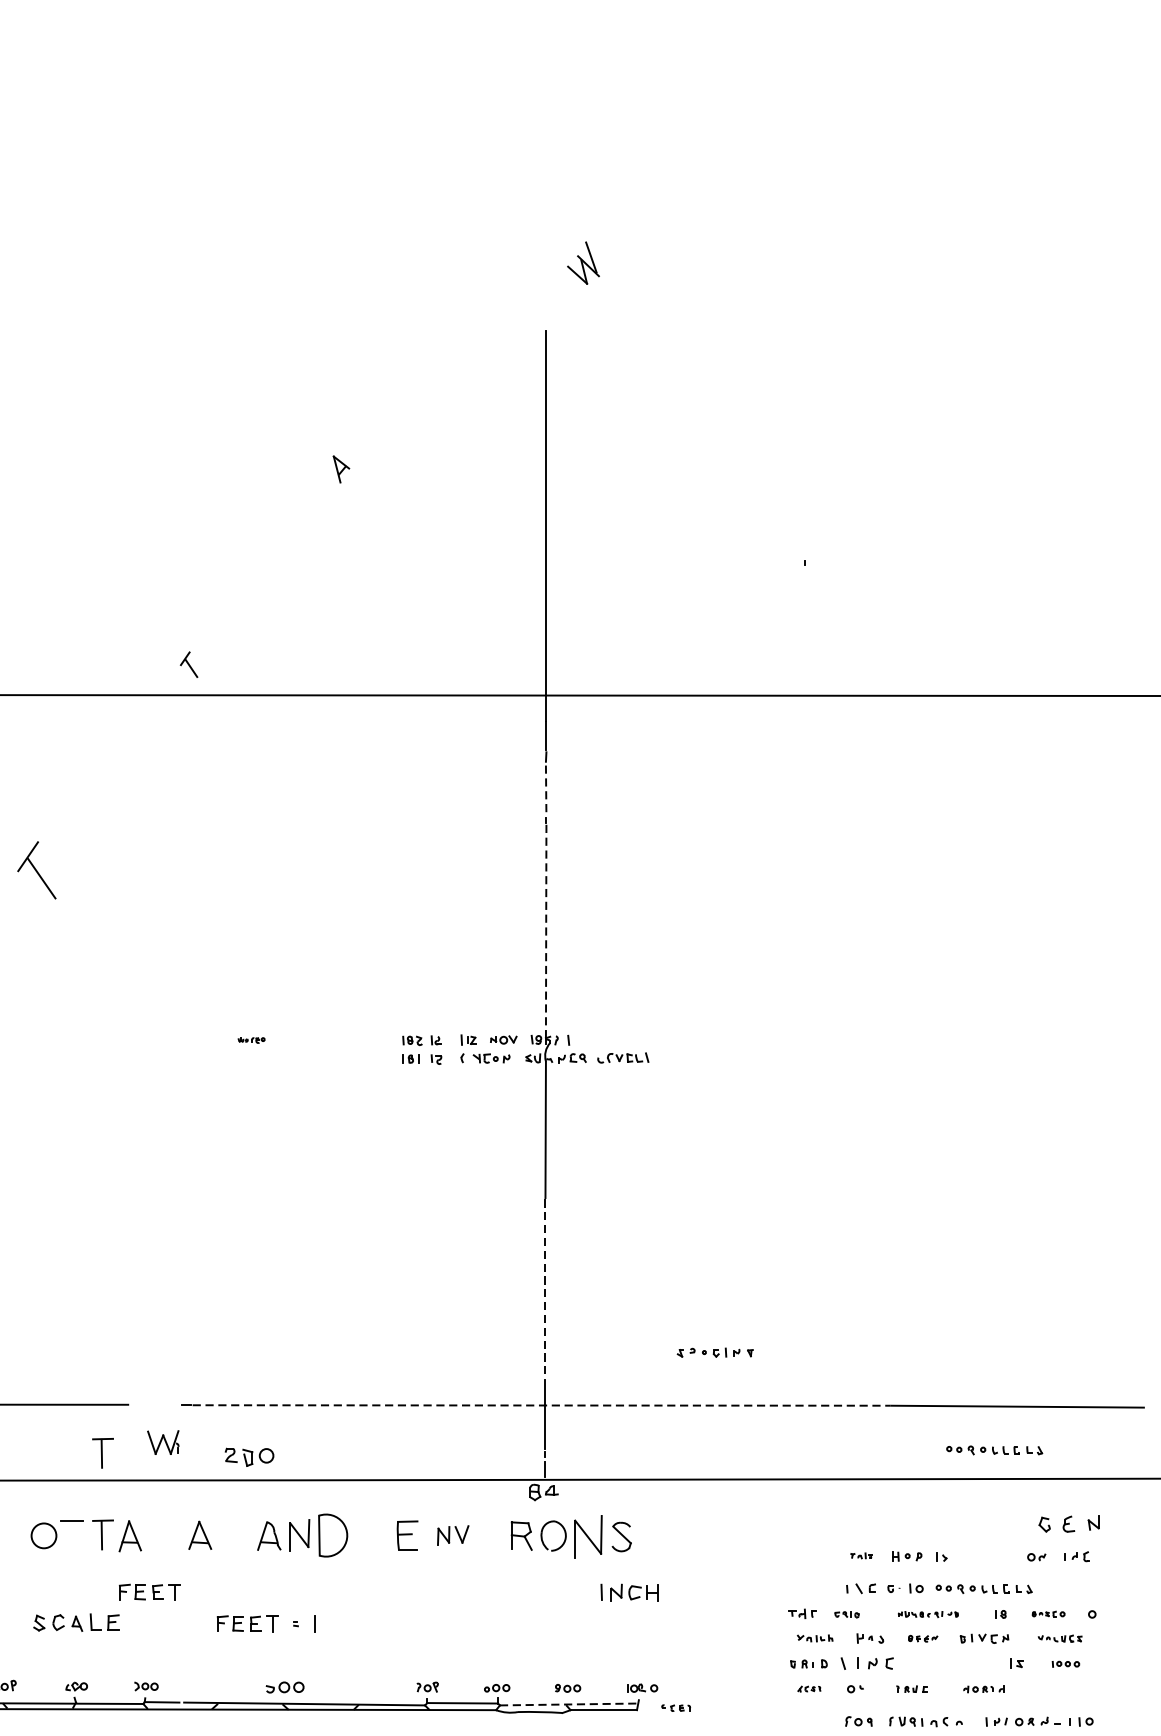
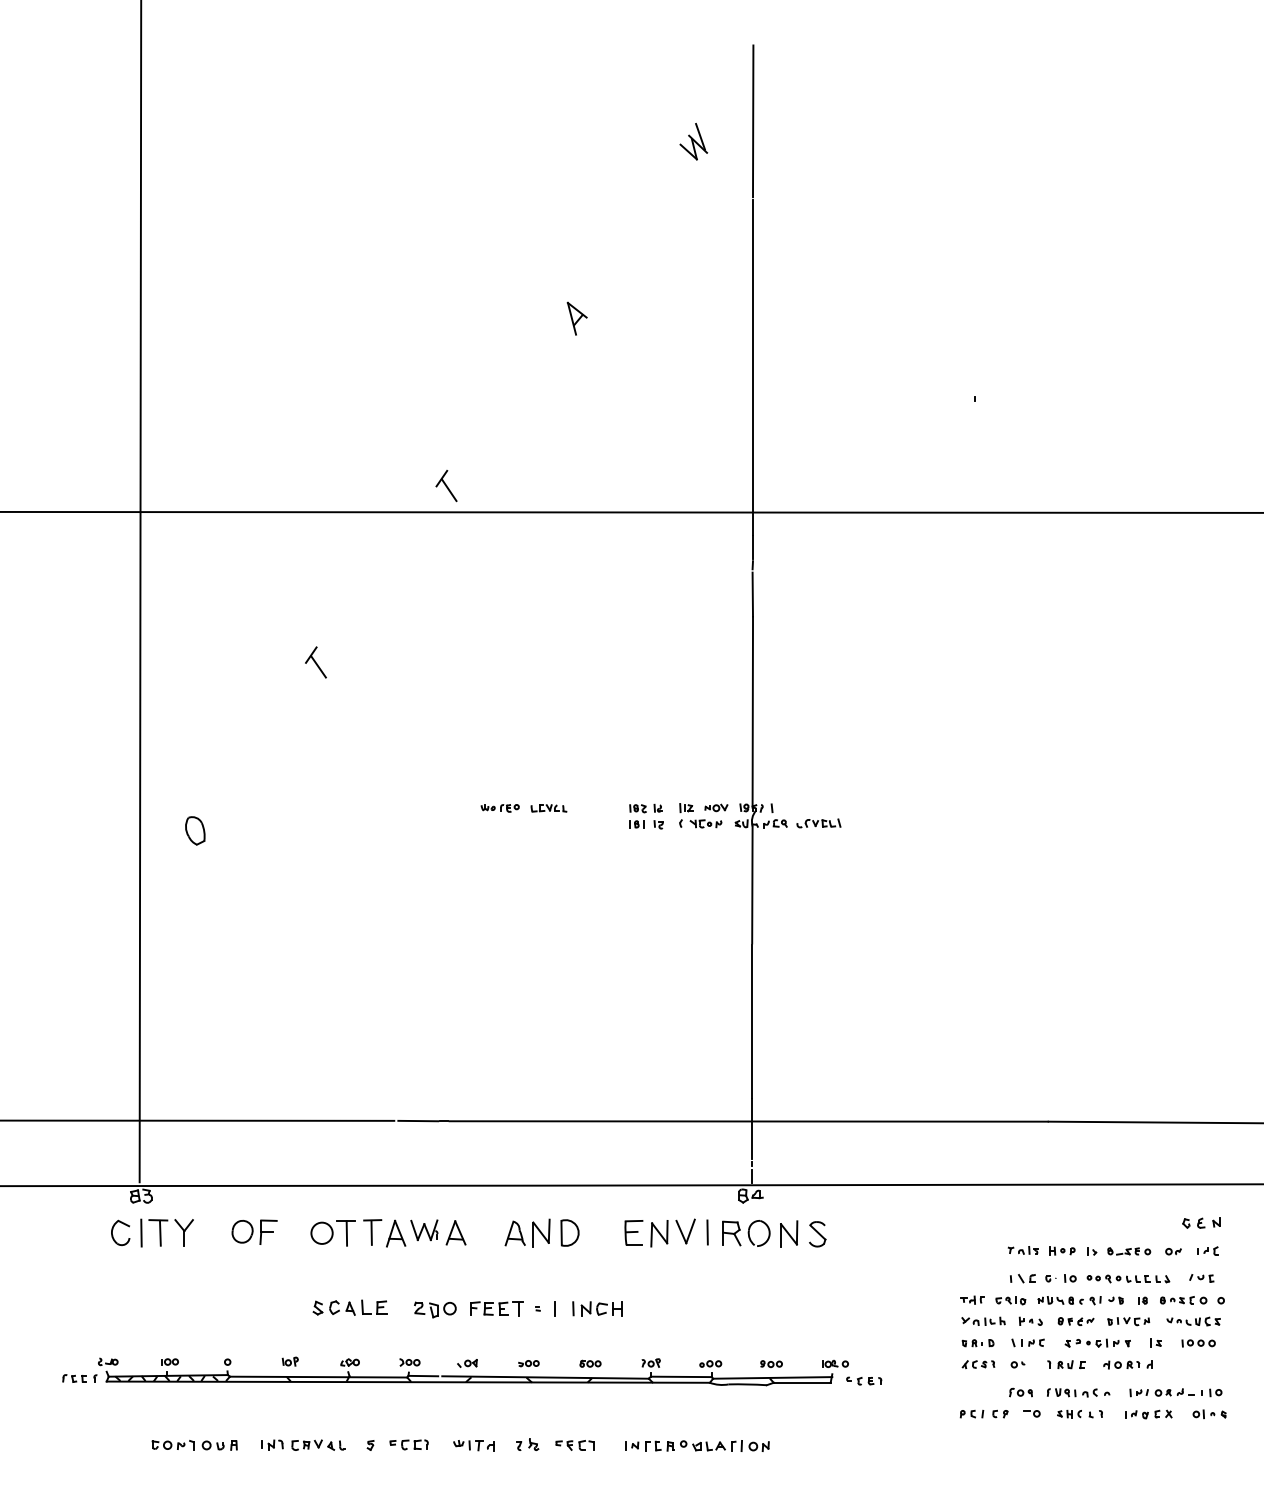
line: (545, 239) -> (752, 121), added
part: (583, 262) -> (693, 141), moved
part: (340, 469) -> (576, 318), size x1.43
part: (189, 665) -> (446, 486), size x1.43
line: (545, 791) -> (752, 594), dashed -> solid
part: (36, 870) -> (315, 662), size x0.62
line: (545, 933) -> (752, 716), dashed -> solid
part: (250, 1040) -> (499, 808), size x1.67
part: (308, 1040) -> (548, 808), added
line: (545, 1288) -> (752, 1021), dashed -> solid
part: (714, 1351) -> (1097, 1342), moved
line: (156, 1404) -> (418, 1120), added
line: (542, 1405) -> (749, 1121), dashed -> solid
part: (163, 1442) -> (424, 1230), moved
part: (994, 1449) -> (1137, 1159), removed
part: (102, 1453) -> (372, 1162), removed
part: (249, 1456) -> (435, 1309), moved
part: (1069, 1523) -> (1201, 1222), size x0.71
part: (332, 1534) -> (569, 1232), size x0.71
part: (452, 1534) -> (672, 1232), size x1.67
line: (493, 1534) -> (707, 1232), added
line: (72, 1536) -> (346, 1233), added
part: (588, 1536) -> (789, 1233), size x0.71
part: (860, 1555) -> (1022, 1250), size x1.67
part: (985, 1557) -> (1129, 1251), added
part: (1069, 1588) -> (1201, 1278), added
part: (149, 1592) -> (412, 1281), removed
part: (629, 1592) -> (597, 1308), moved
part: (846, 1614) -> (1010, 1300), size x1.43
part: (928, 1614) -> (1080, 1300), size x1.67
part: (1048, 1614) -> (1183, 1300), size x1.67
part: (815, 1637) -> (983, 1320), size x1.43
part: (922, 1638) -> (1075, 1321), size x1.43
part: (1060, 1638) -> (1193, 1321), size x1.43
part: (866, 1663) -> (1027, 1342), size x0.71
part: (1065, 1664) -> (1198, 1343), size x1.43
part: (213, 1687) -> (467, 1363), added
part: (284, 1687) -> (528, 1363), size x0.62
part: (356, 1687) -> (590, 1363), added
part: (809, 1688) -> (978, 1364), size x1.67
part: (911, 1688) -> (1066, 1364), size x1.43
part: (983, 1688) -> (1127, 1364), size x1.43
line: (569, 1703) -> (772, 1377), dashed -> solid
part: (676, 1707) -> (864, 1380), size x1.43

